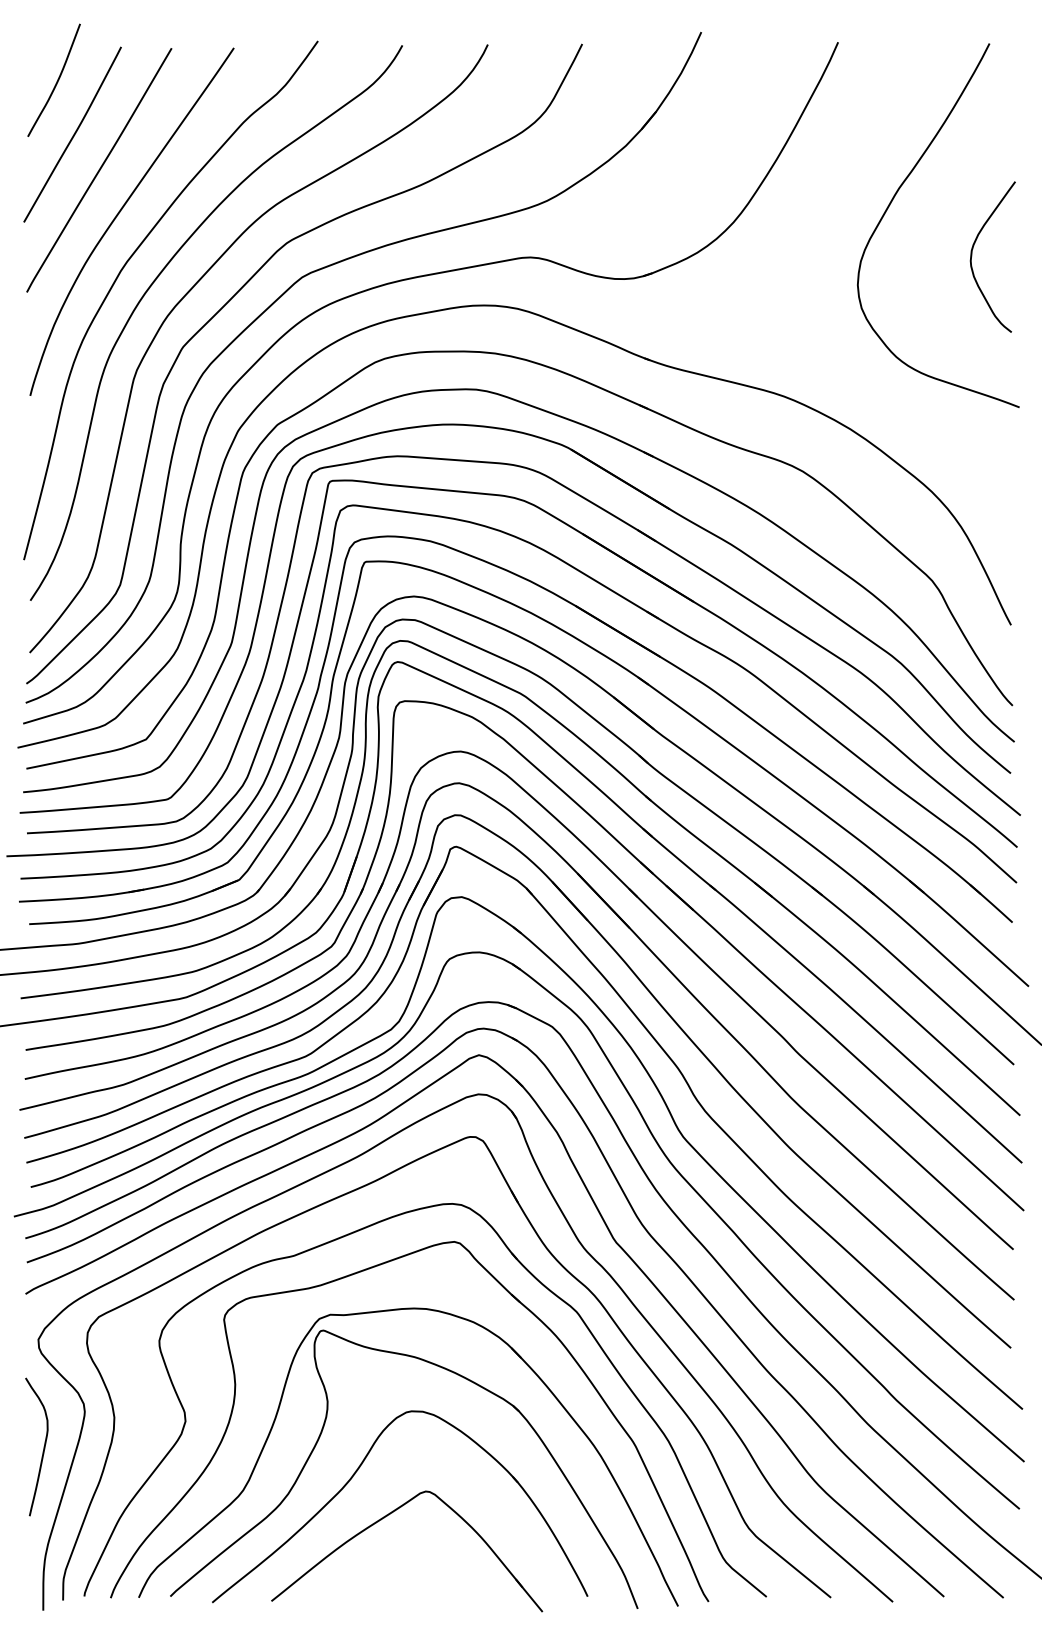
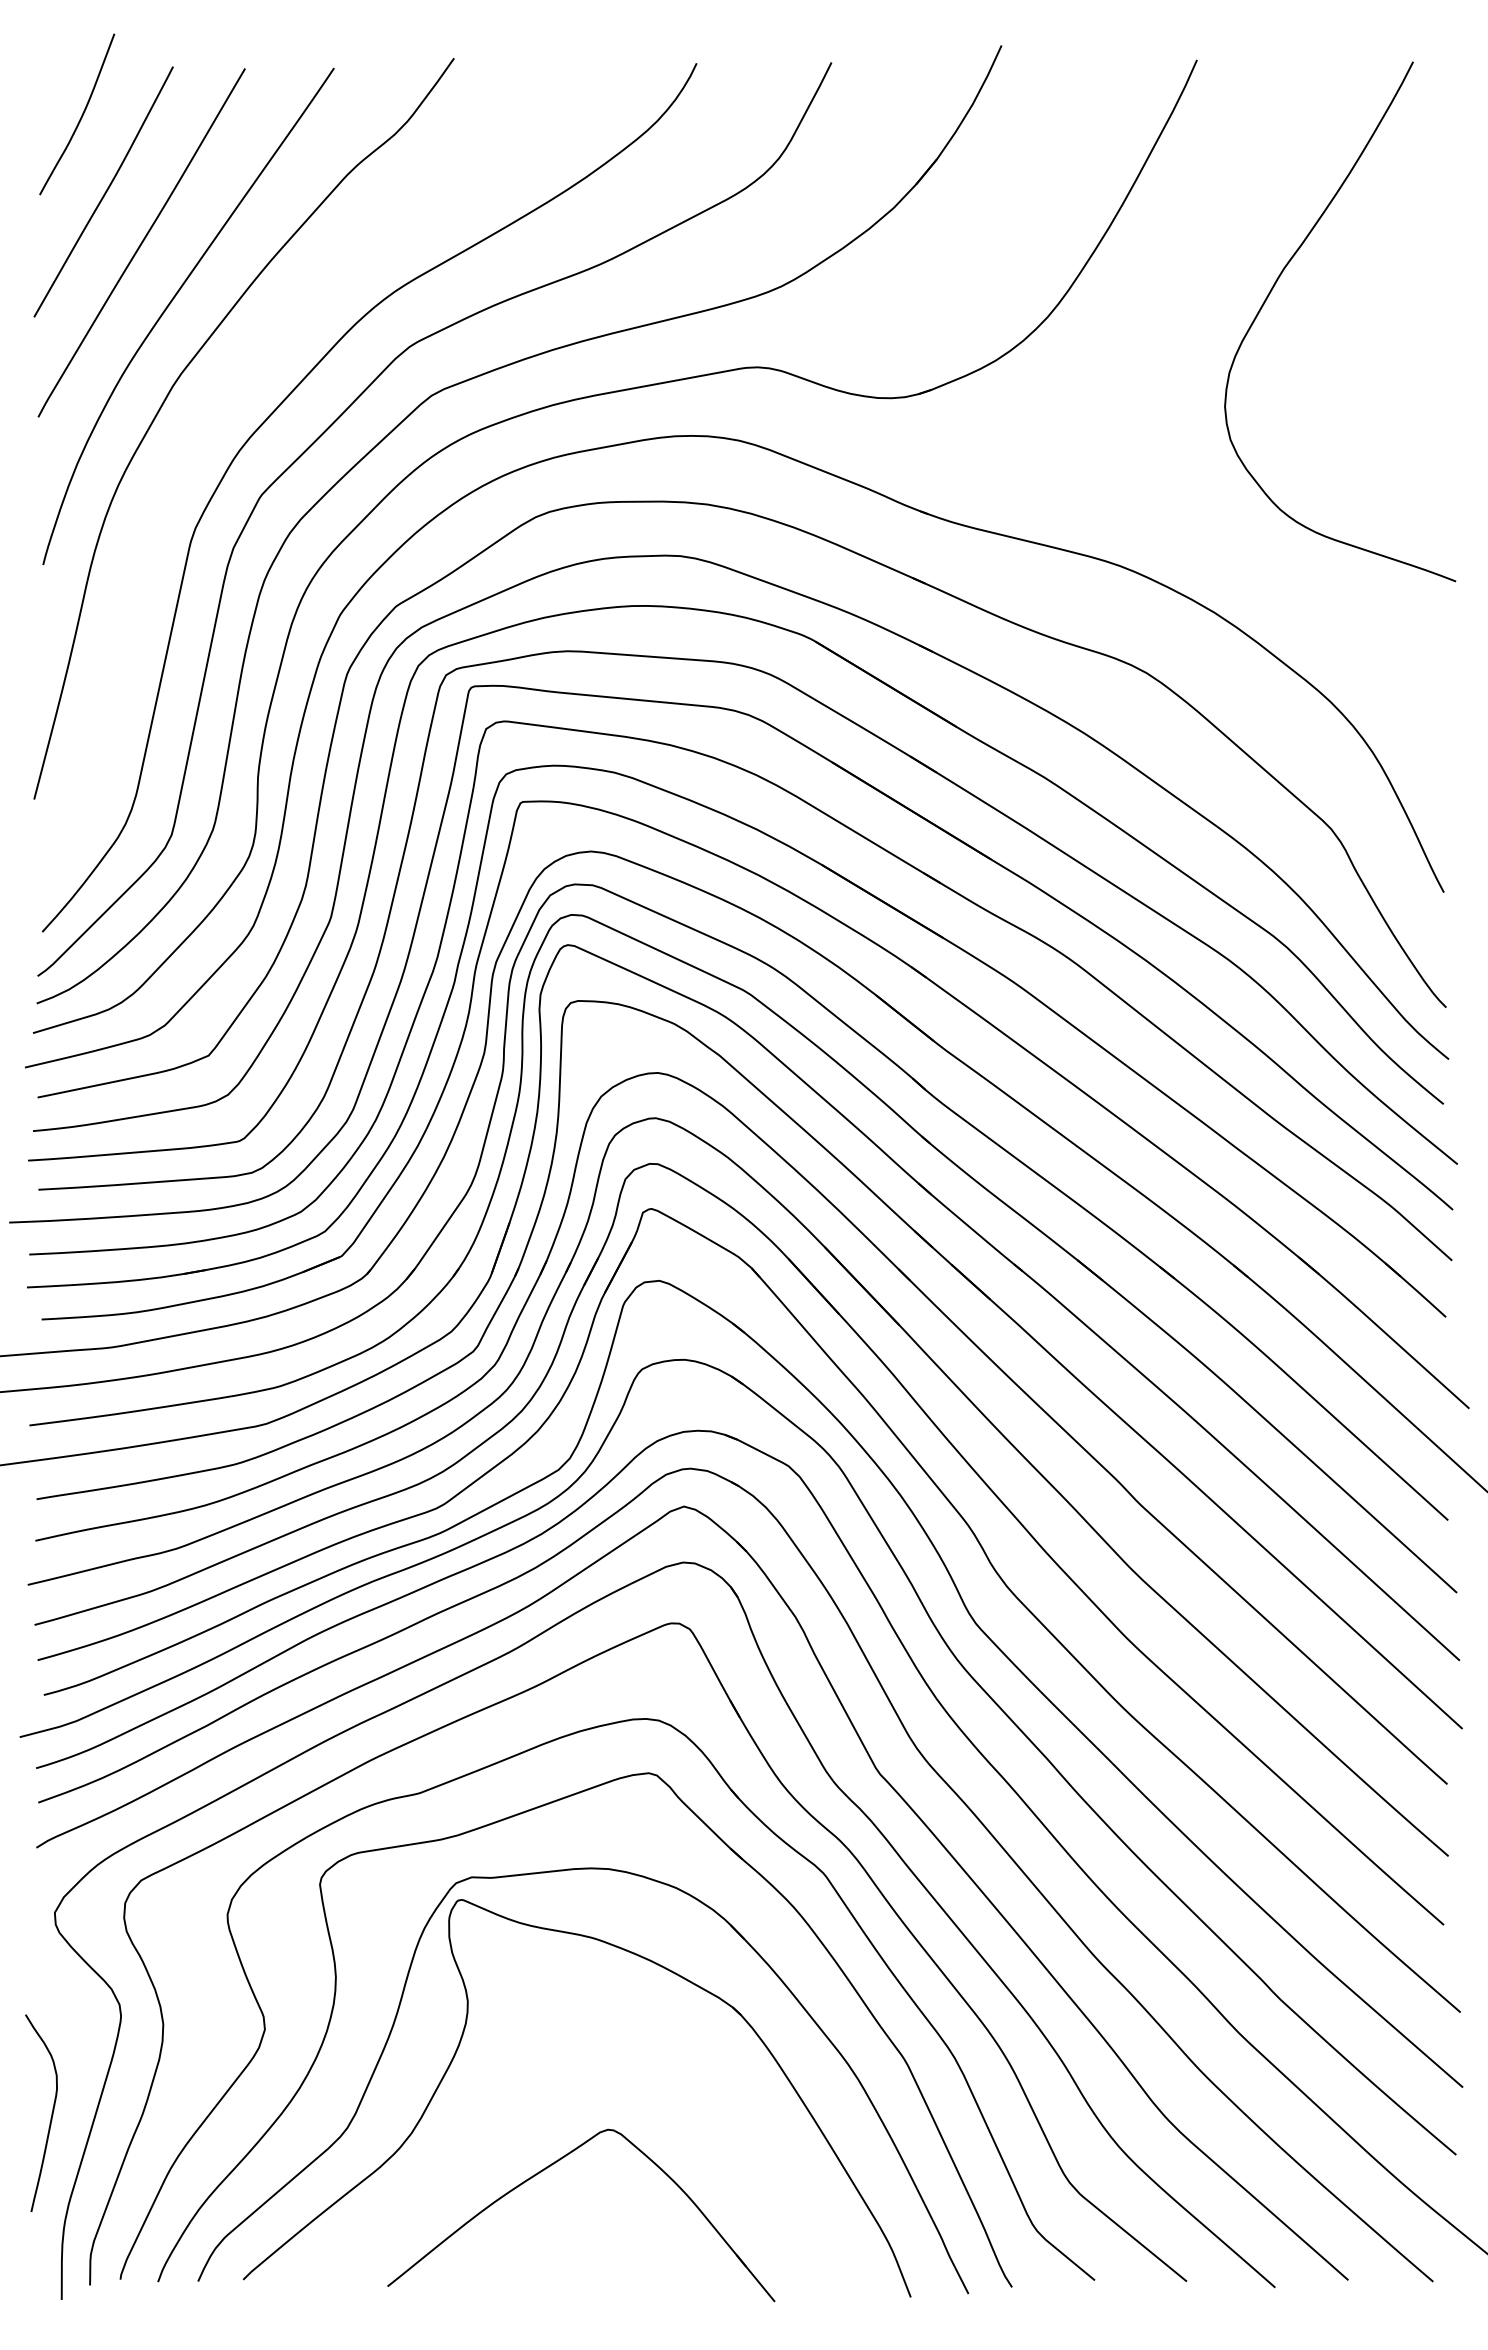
curve: (972, 254) -> (1388, 363), removed
curve: (157, 277) -> (225, 396), removed
curve: (43, 1447) -> (51, 2113), moved
part: (356, 1473) -> (508, 2103), removed

